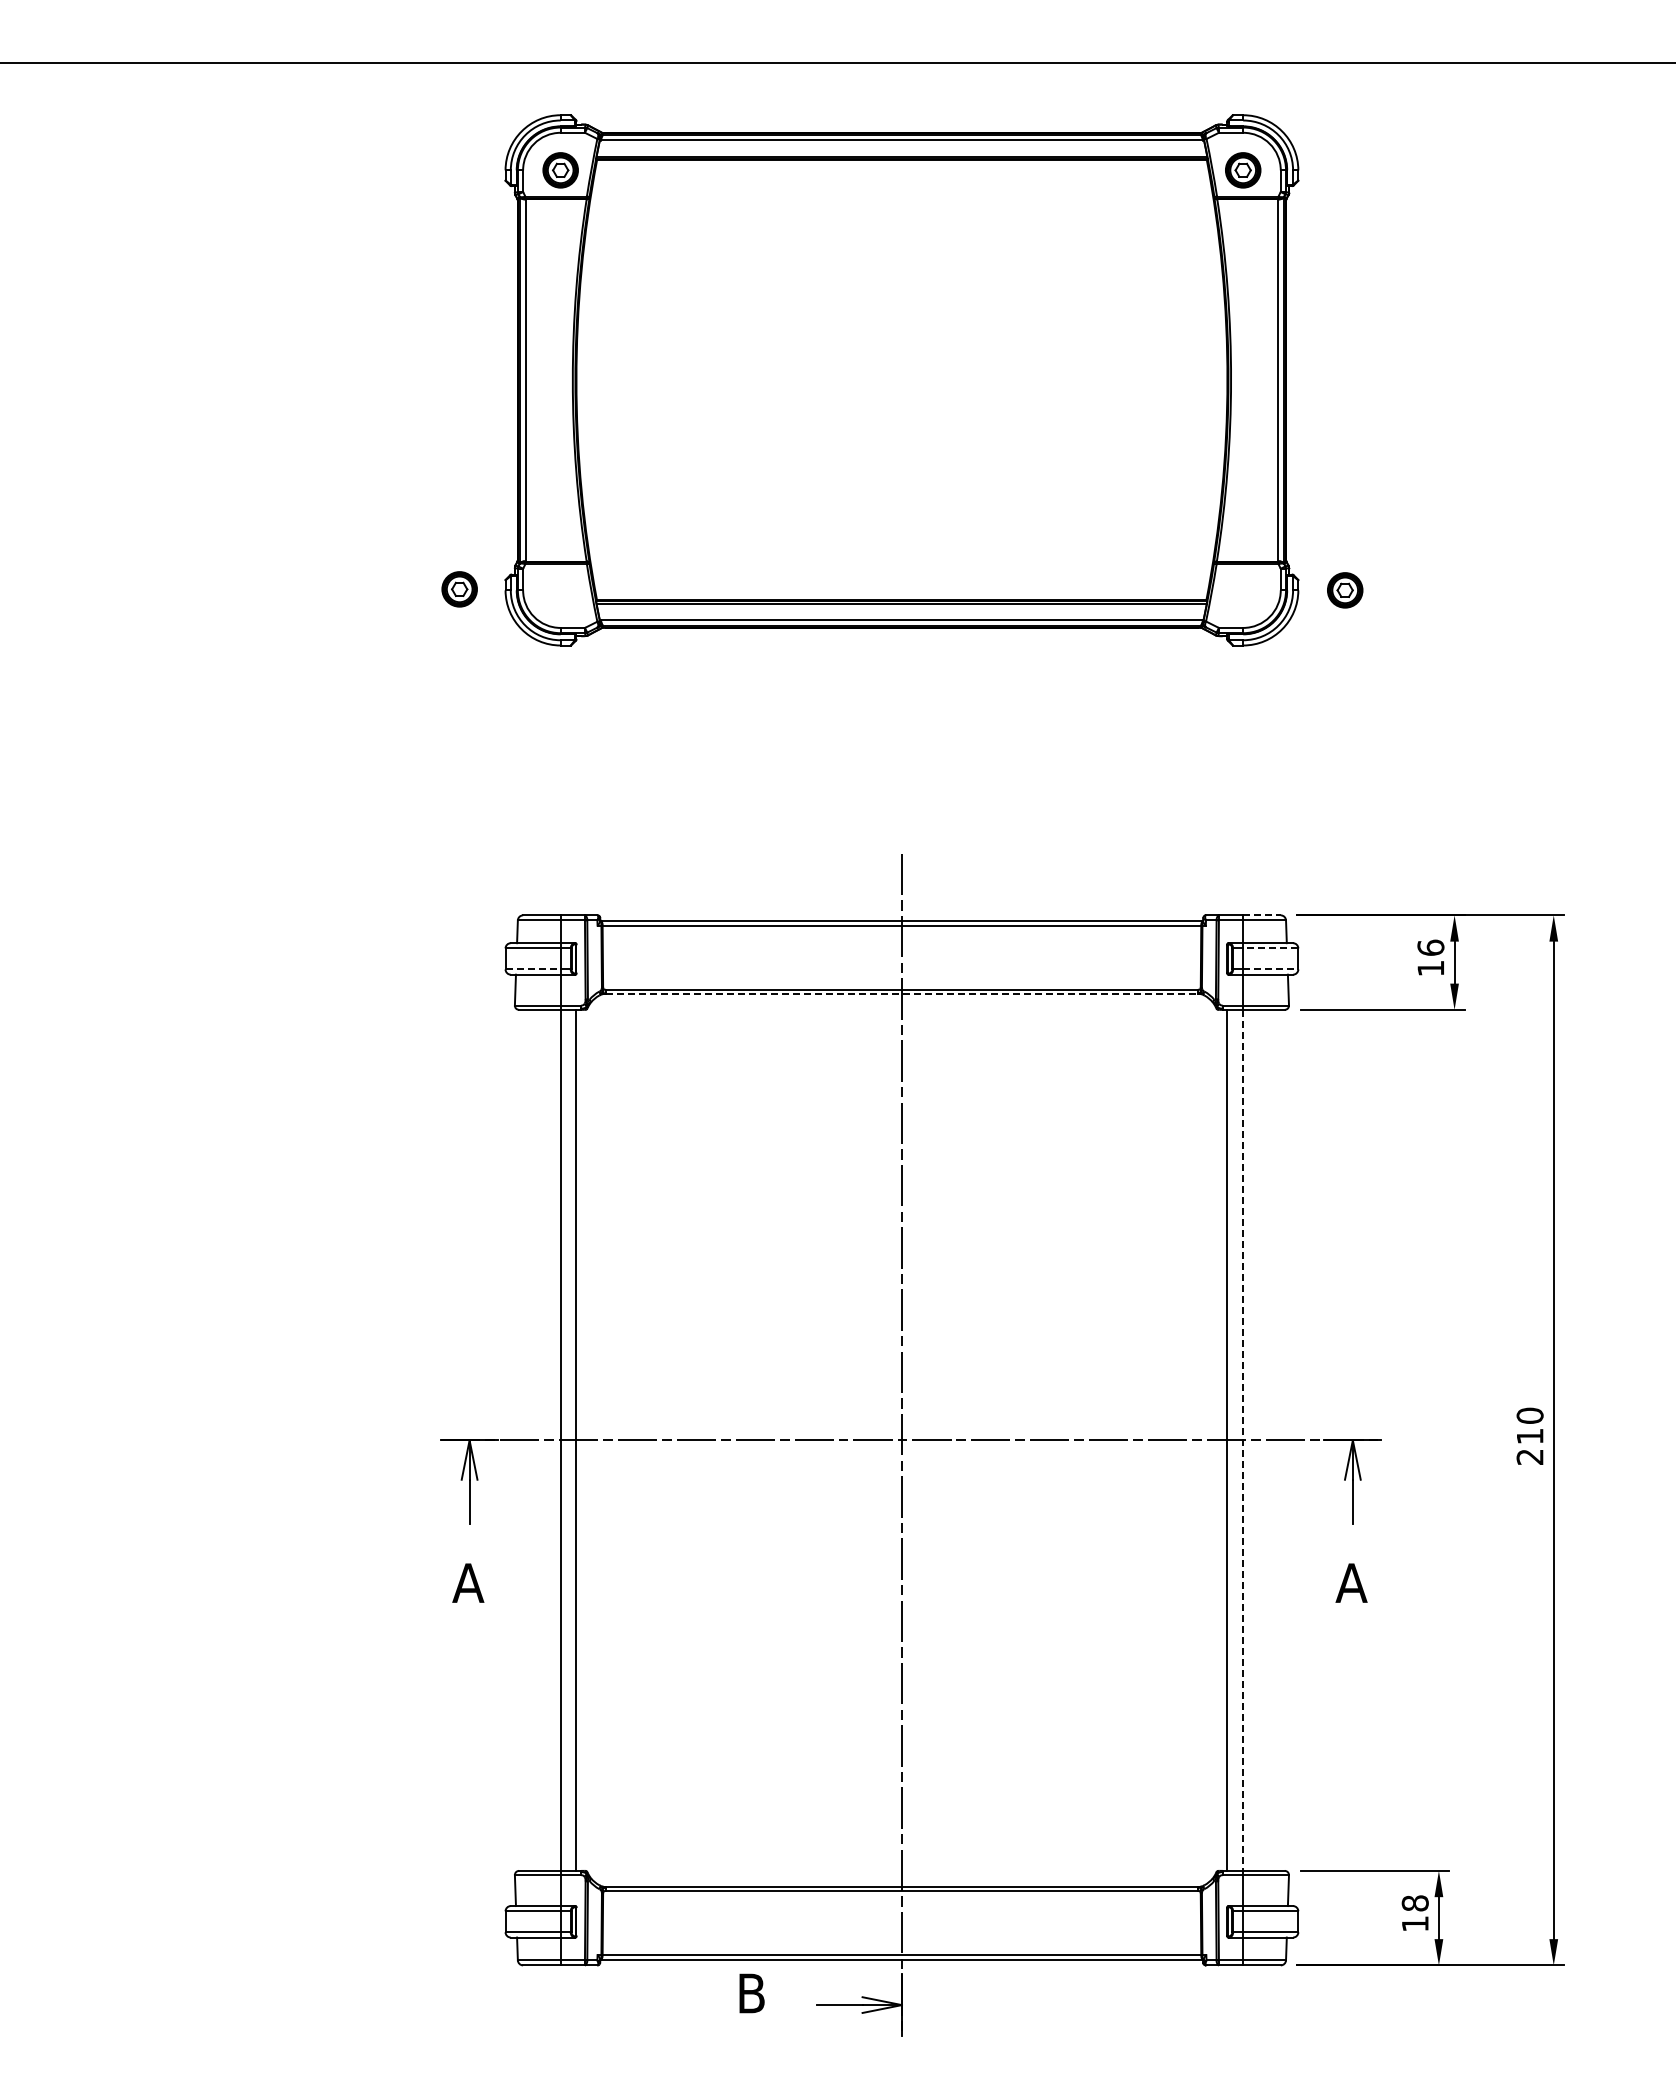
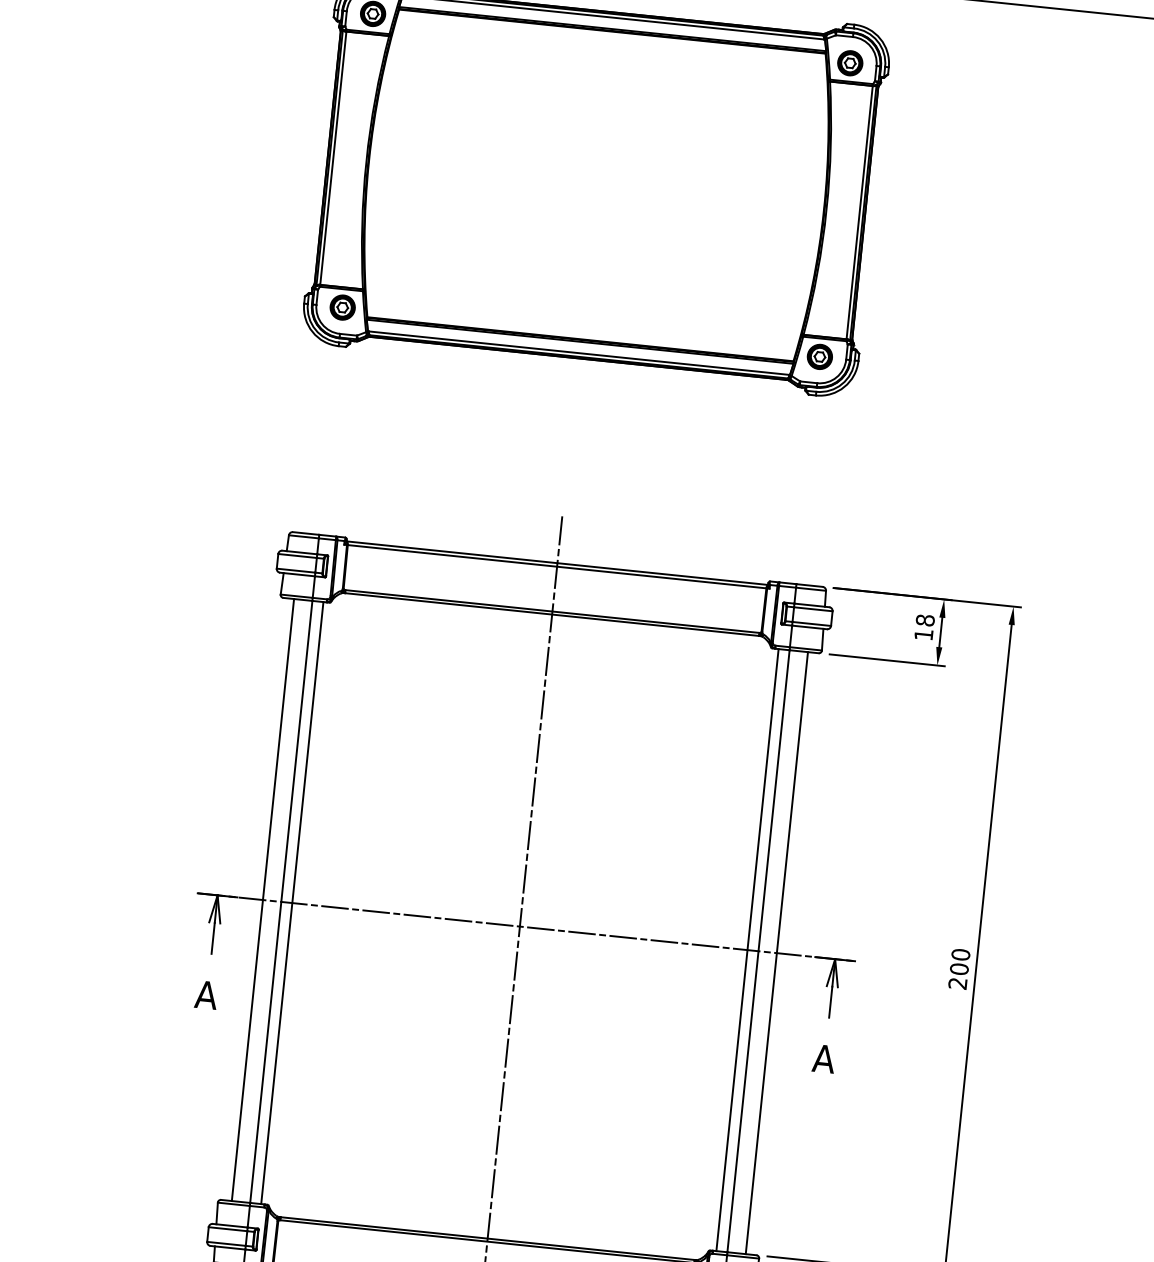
part: (459, 589) -> (342, 307), moved
part: (1345, 590) -> (820, 357), moved
line: (1261, 915) -> (809, 585), dashed -> solid
text: (1430, 947) -> (925, 620), 16 -> 18
line: (1270, 948) -> (813, 609), dashed -> solid
line: (533, 969) -> (296, 570), dashed -> solid
line: (1270, 969) -> (811, 623), dashed -> solid
line: (902, 994) -> (552, 614), dashed -> solid
text: (1529, 1436) -> (958, 969), 210 -> 200
line: (534, 1439) -> (263, 899), added
line: (1269, 1439) -> (776, 952), added
line: (1243, 1440) -> (758, 951), dashed -> solid

